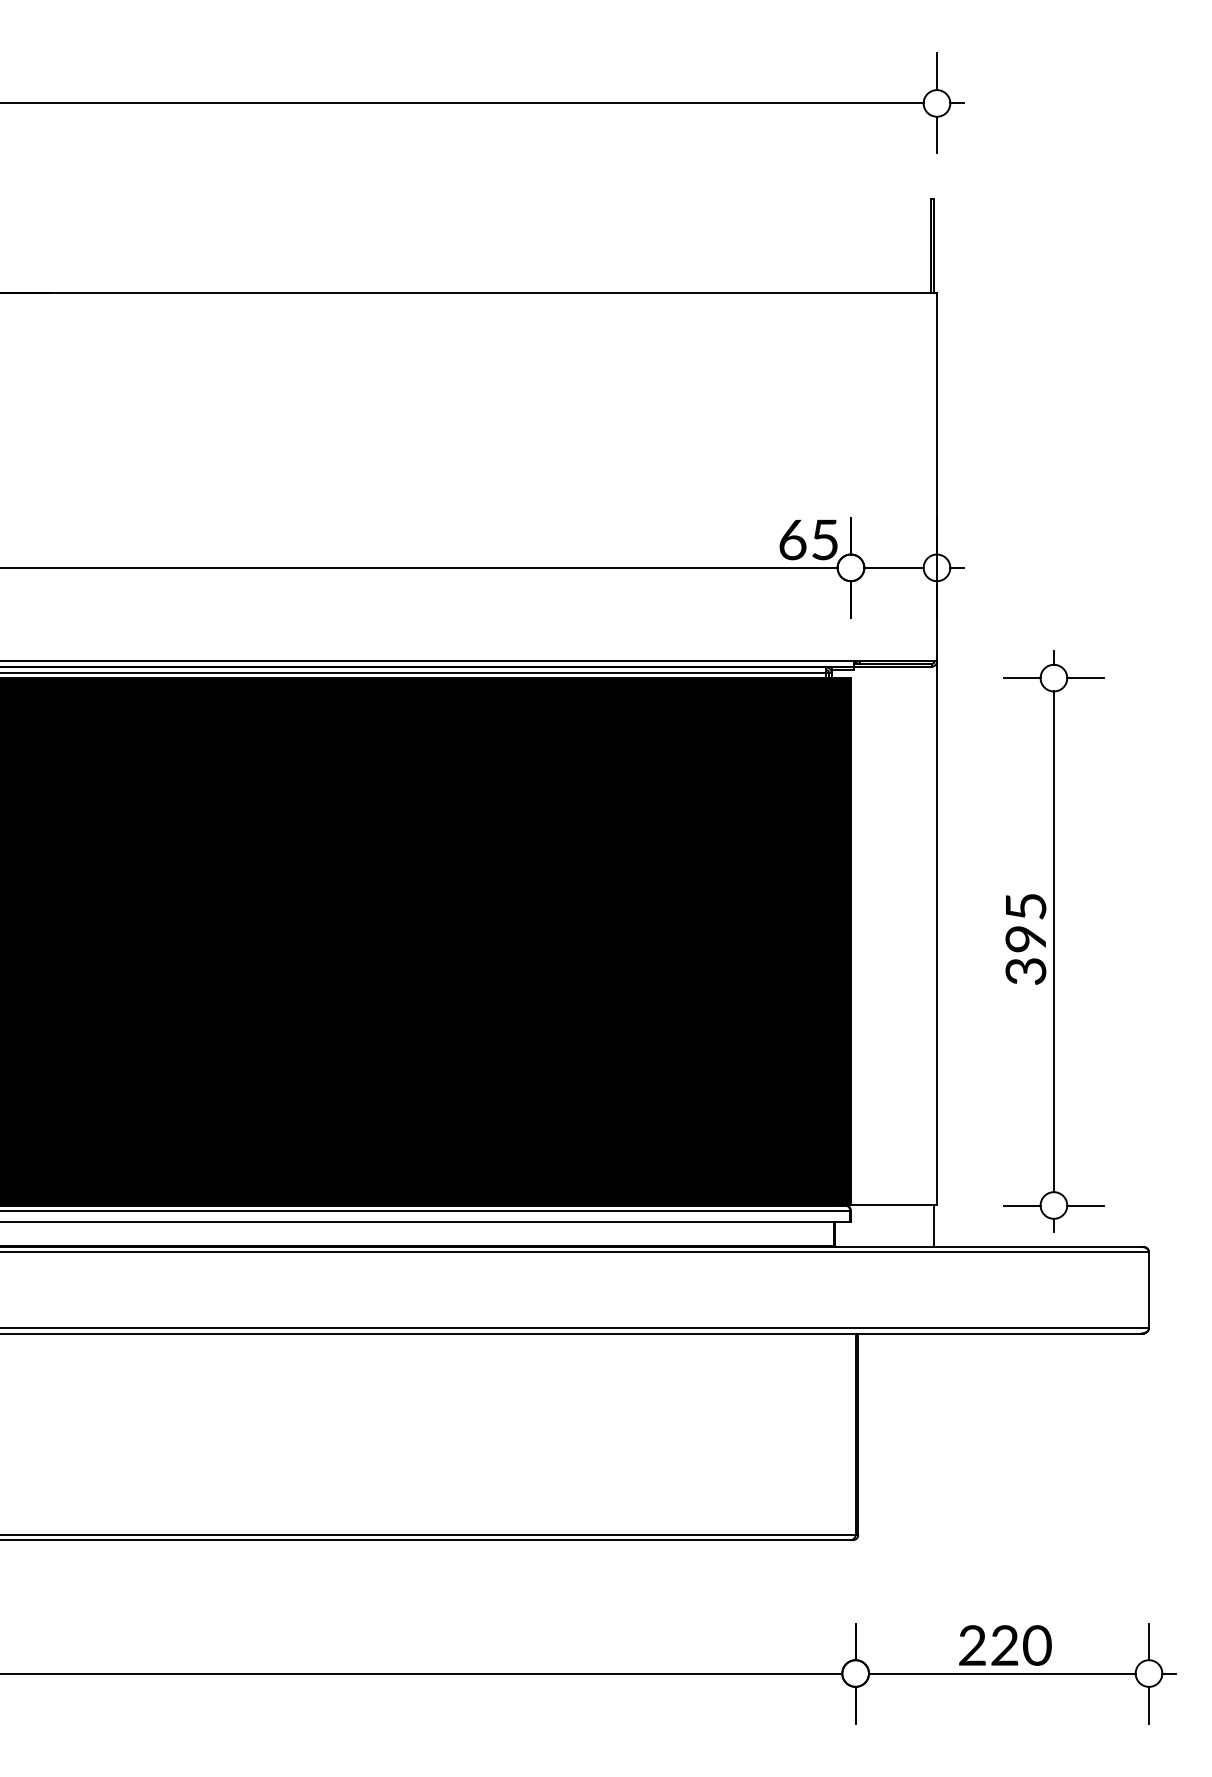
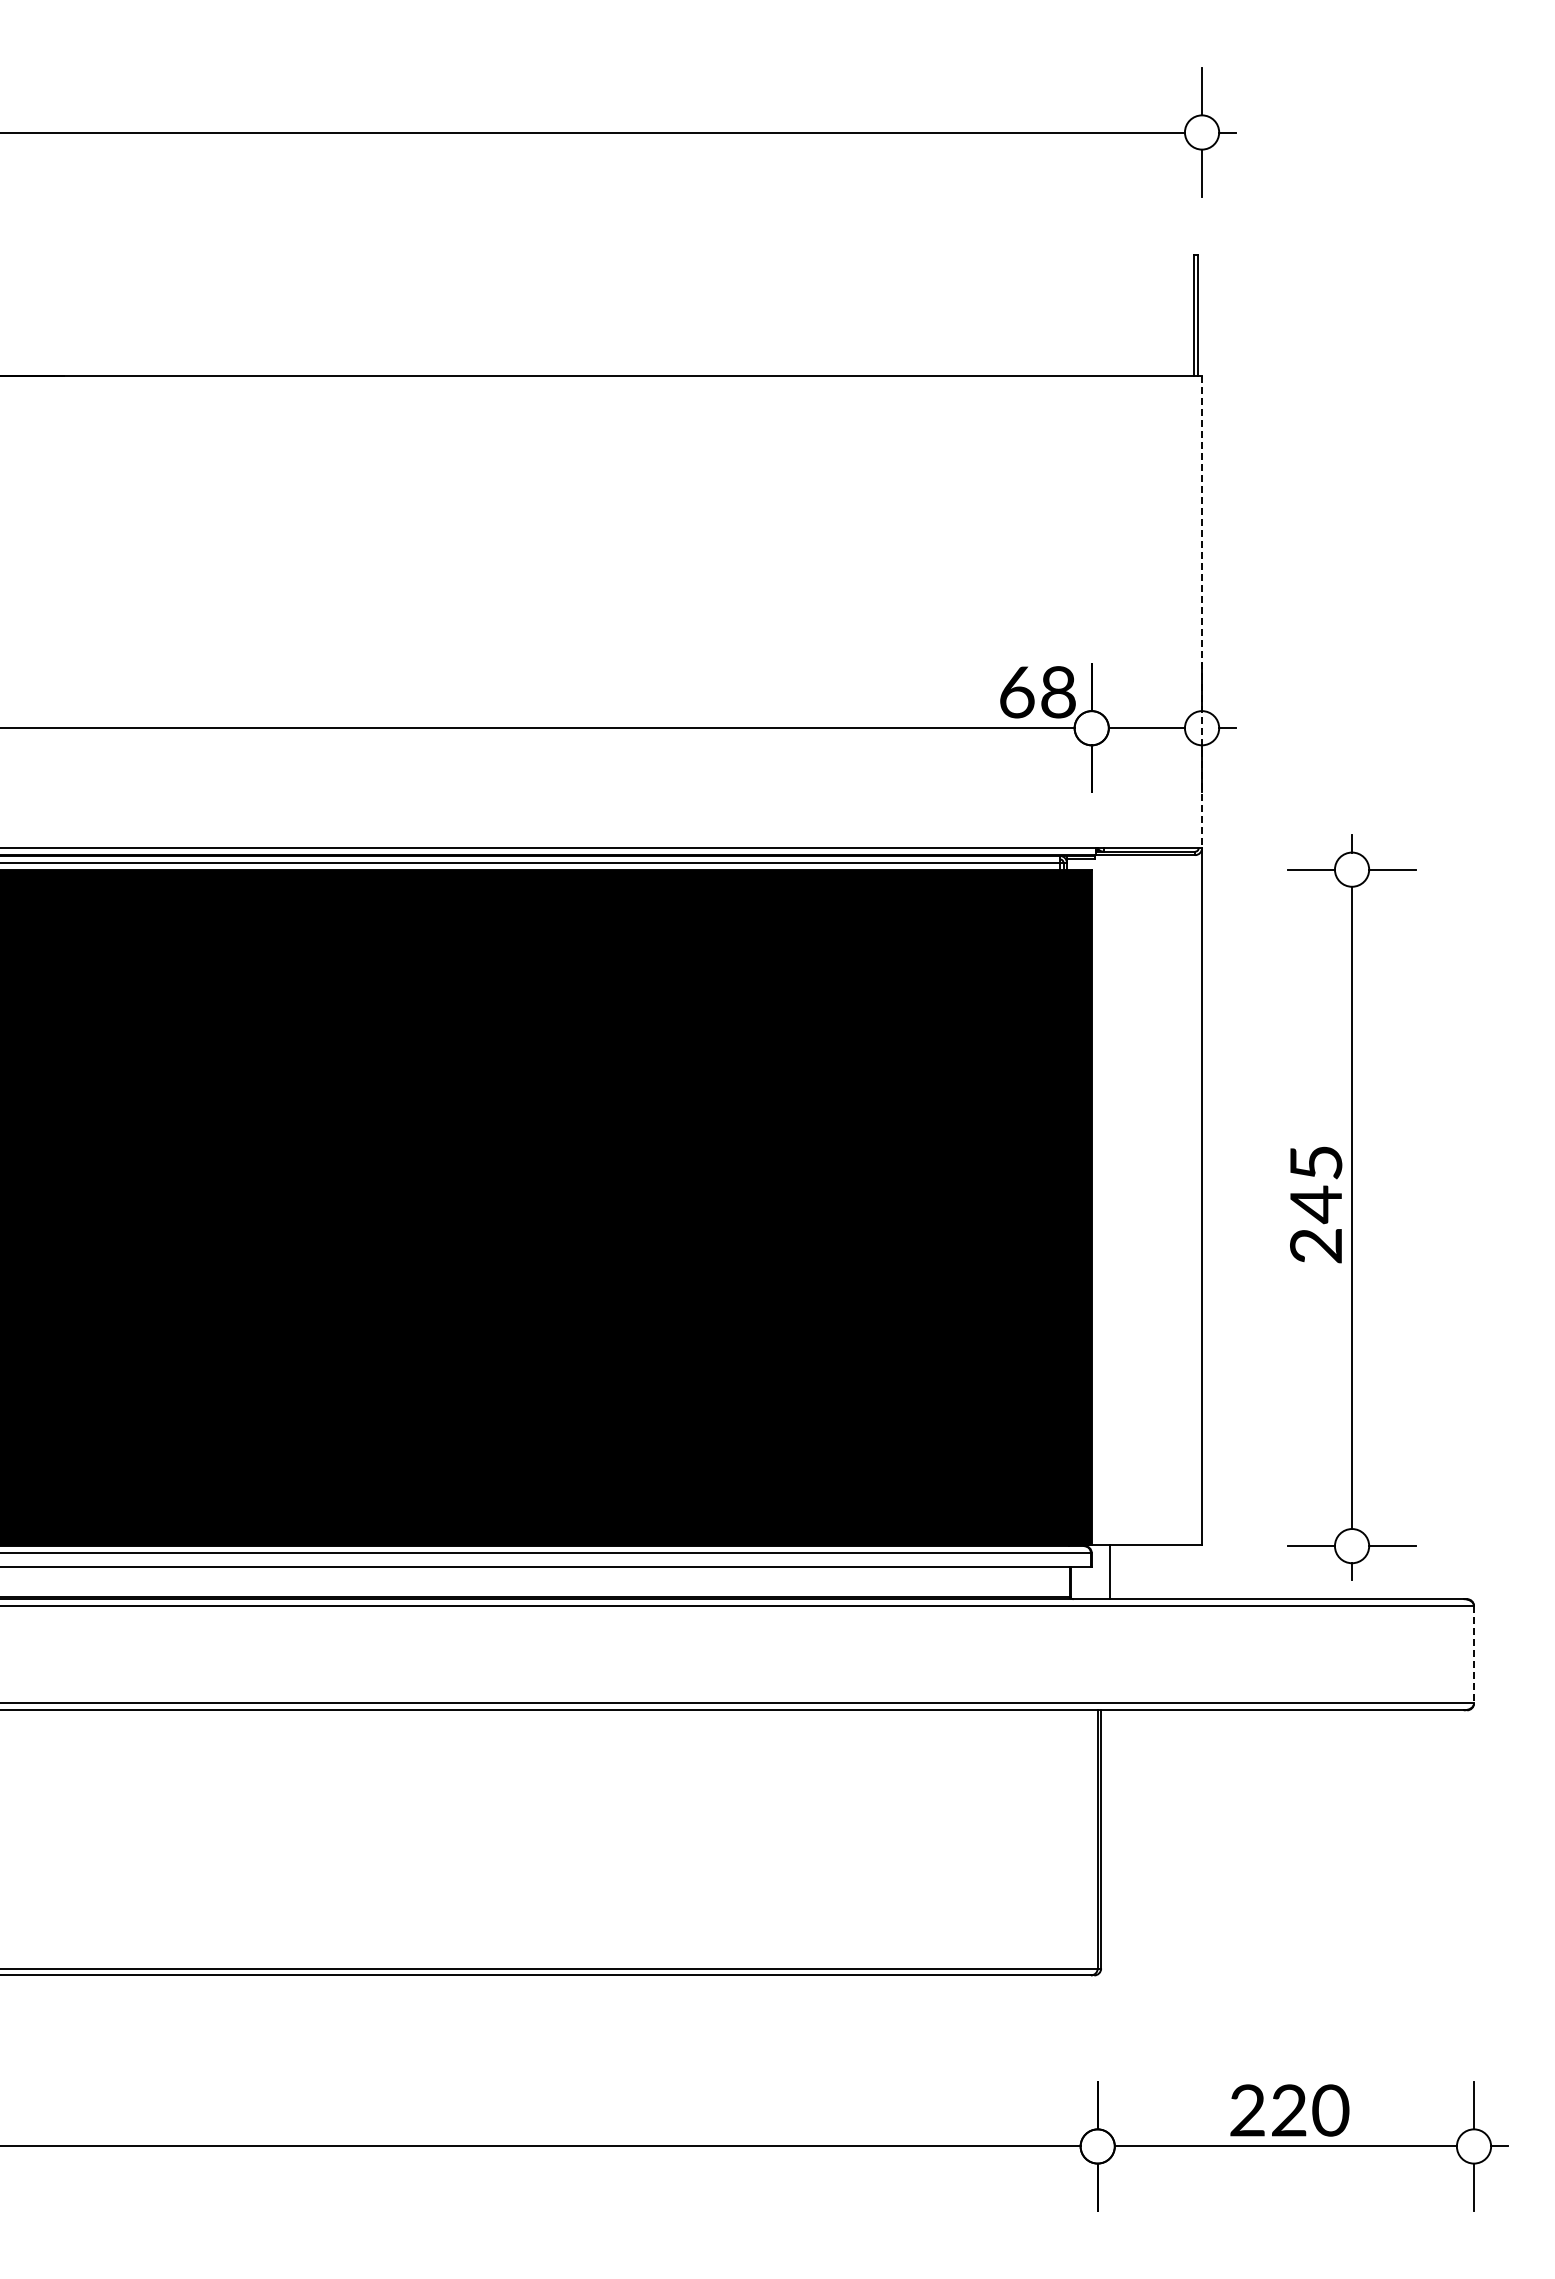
line: (937, 477) -> (1202, 612), solid -> dashed
text: (825, 540) -> (1058, 692), 65 -> 68
text: (1026, 954) -> (1316, 1224), 395 -> 245
line: (934, 1226) -> (1110, 1572), moved
line: (1149, 1289) -> (1474, 1654), solid -> dashed

